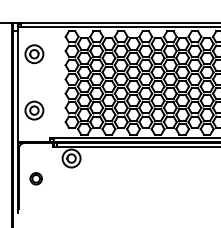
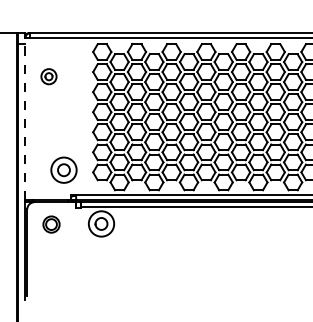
part: (34, 54) -> (48, 76), size x0.6
line: (17, 84) -> (25, 119), solid -> dashed
part: (34, 110) -> (63, 169), moved
part: (36, 178) -> (51, 224), moved

